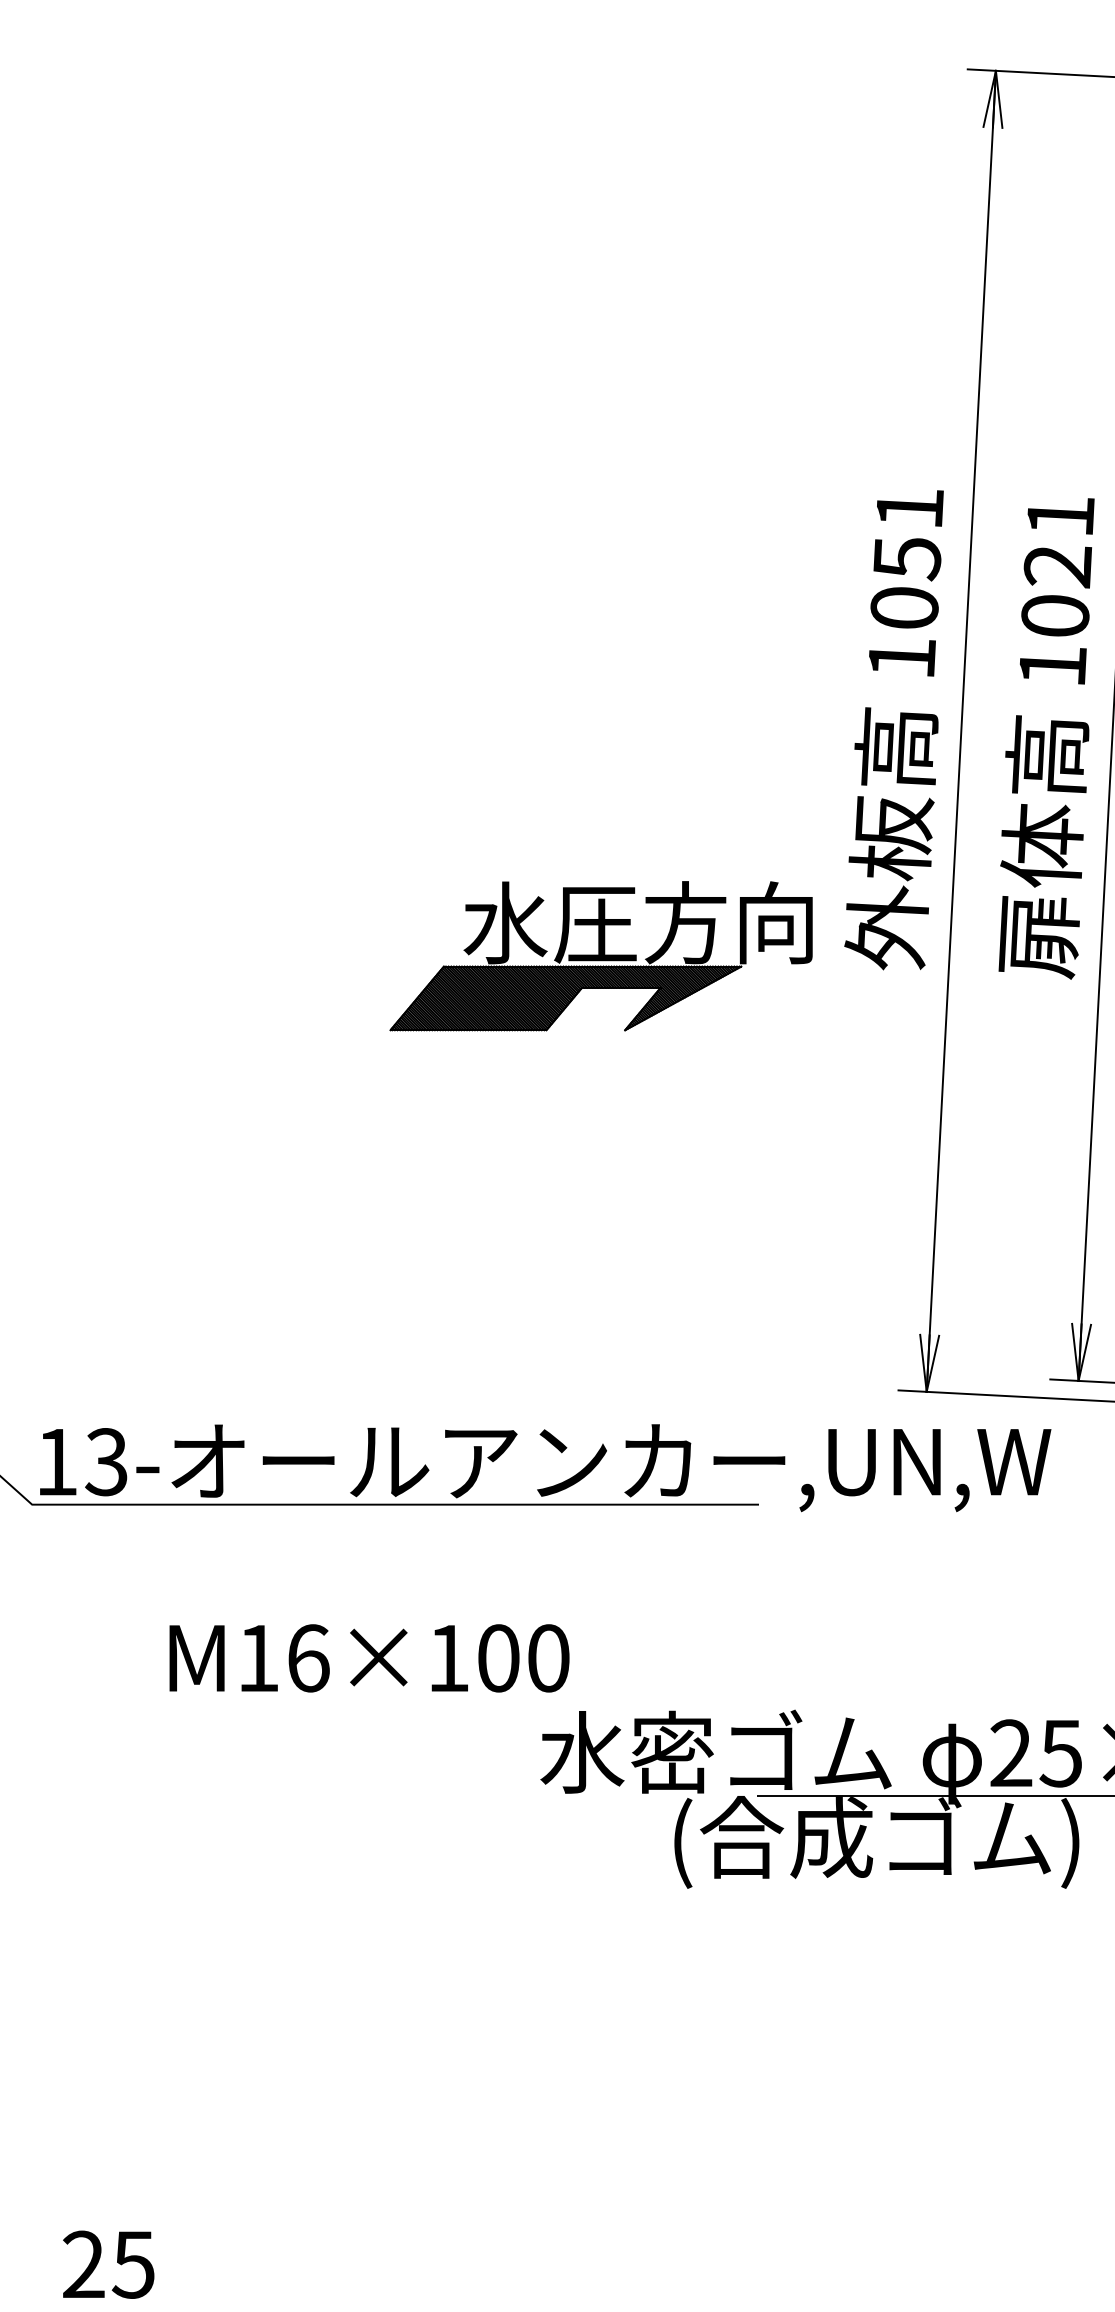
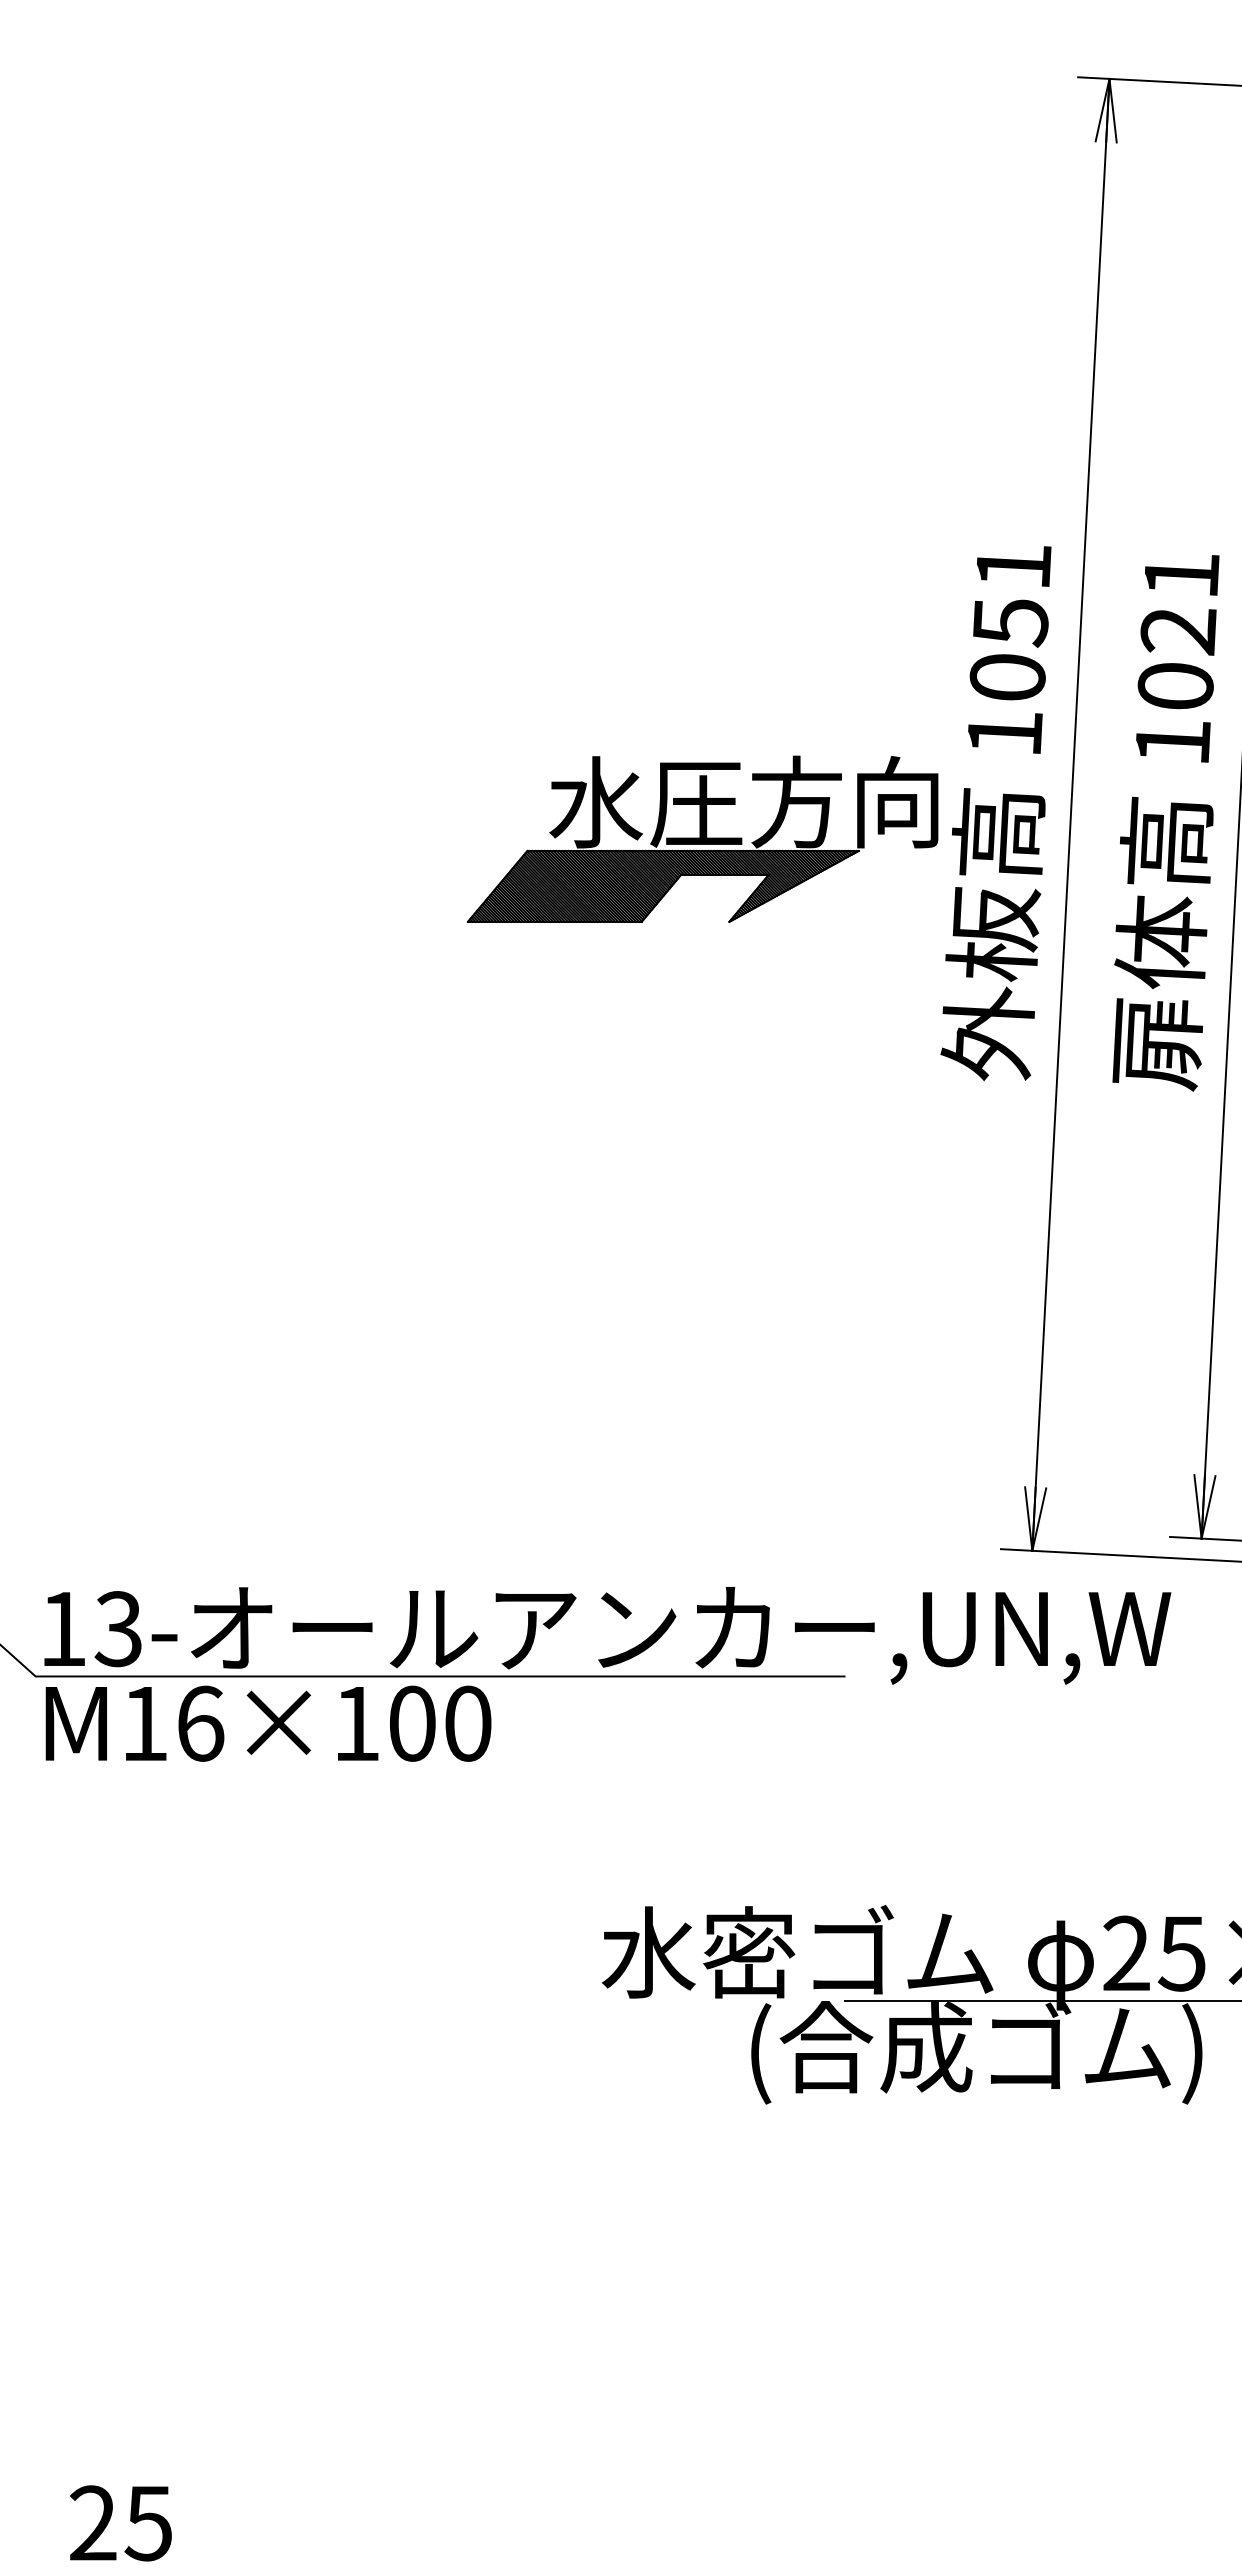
part: (601, 955) -> (702, 838), moved
text: (369, 1658) -> (268, 1723), moved

